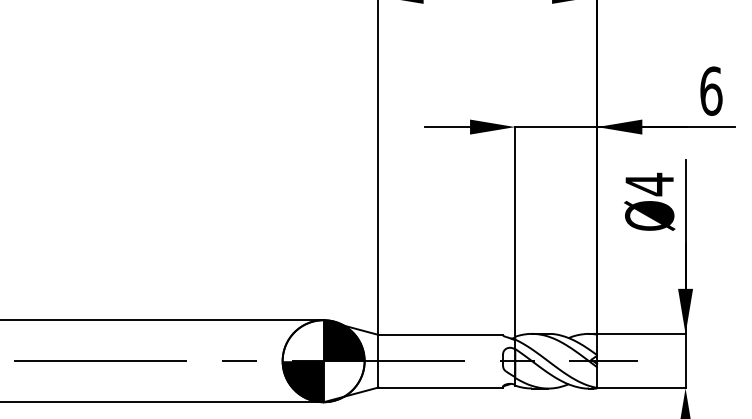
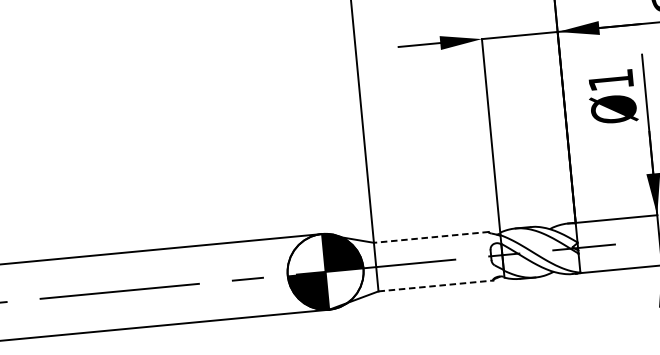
text: (649, 184) -> (610, 80), Ø4 -> Ø1
line: (440, 334) -> (431, 237), solid -> dashed
line: (441, 387) -> (436, 285), solid -> dashed

